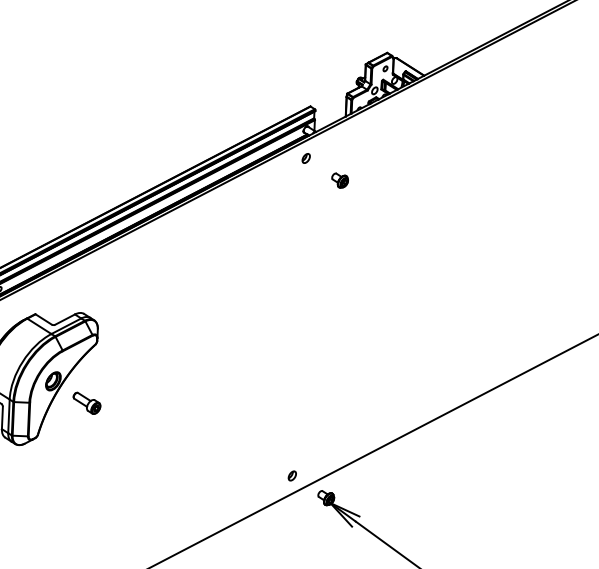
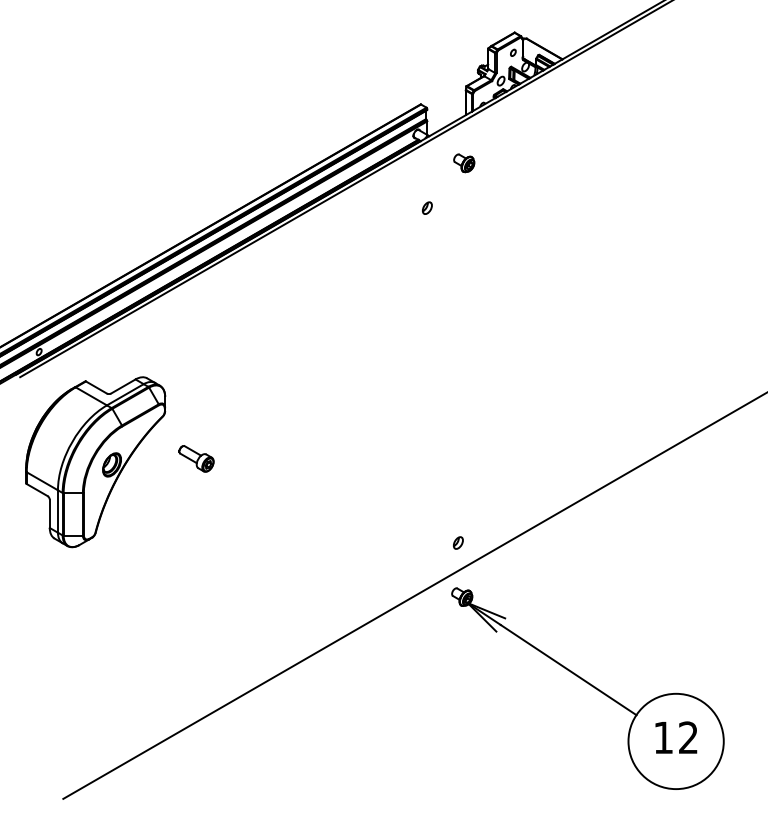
part: (306, 157) -> (427, 207), moved
part: (340, 180) -> (464, 163), moved
part: (86, 403) -> (196, 458), moved
part: (292, 475) -> (458, 542), moved

